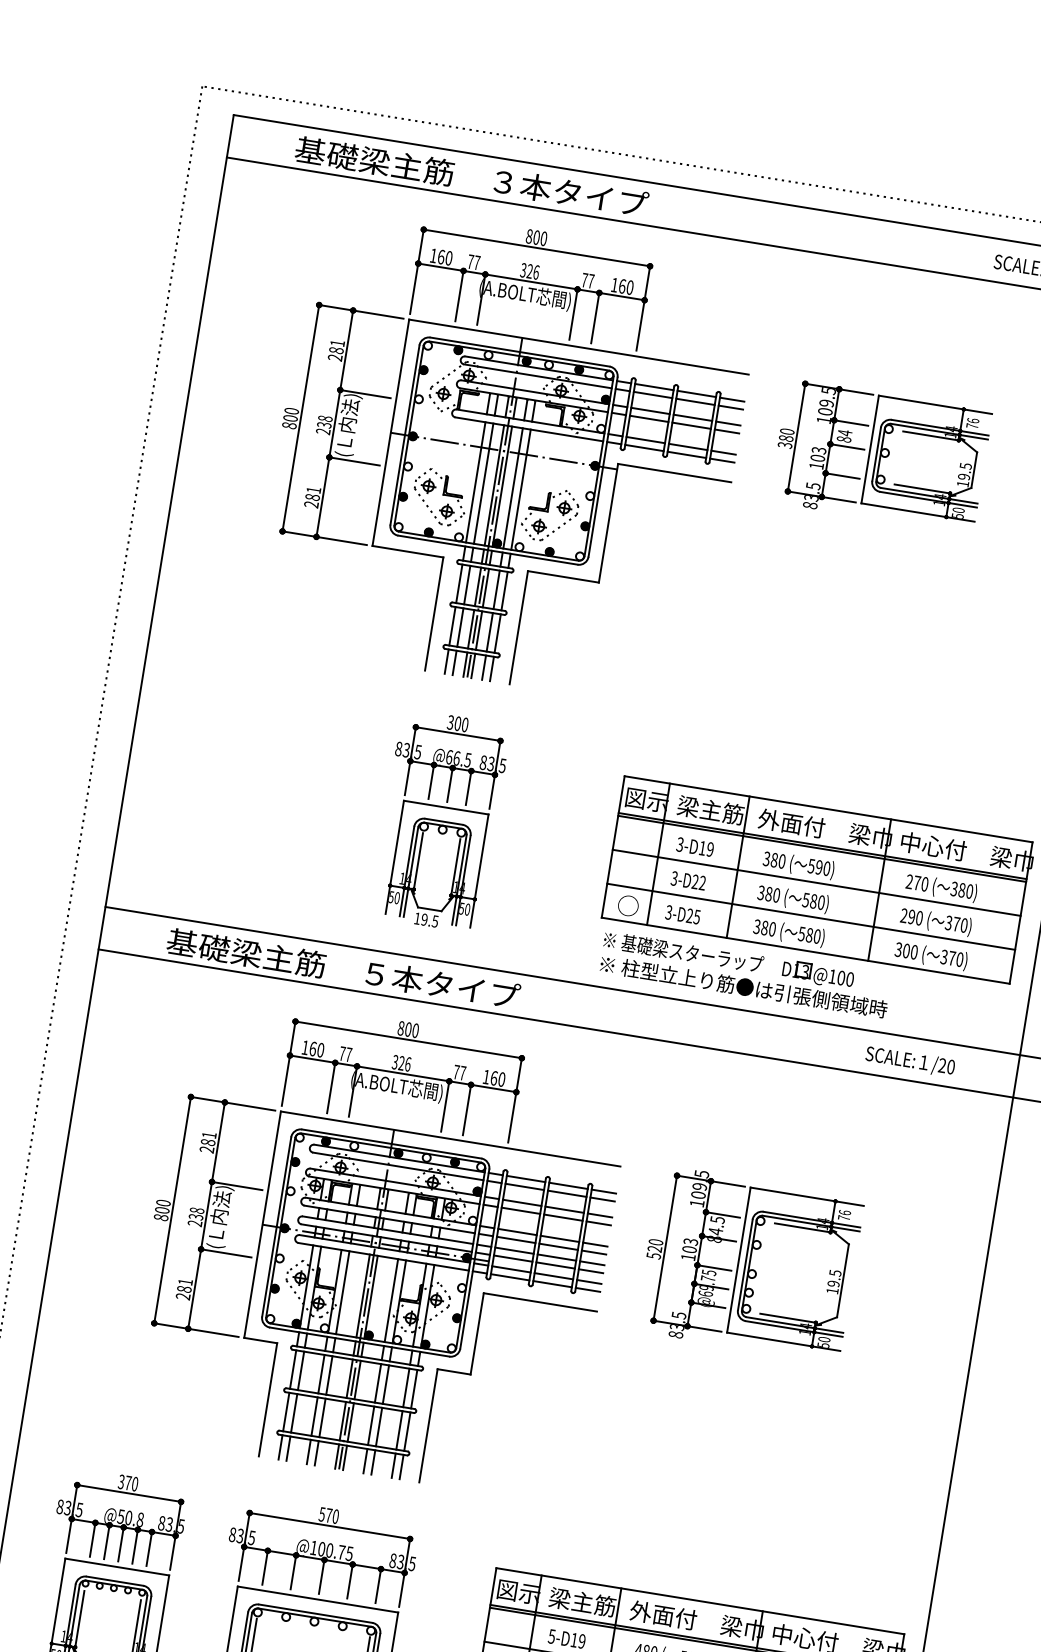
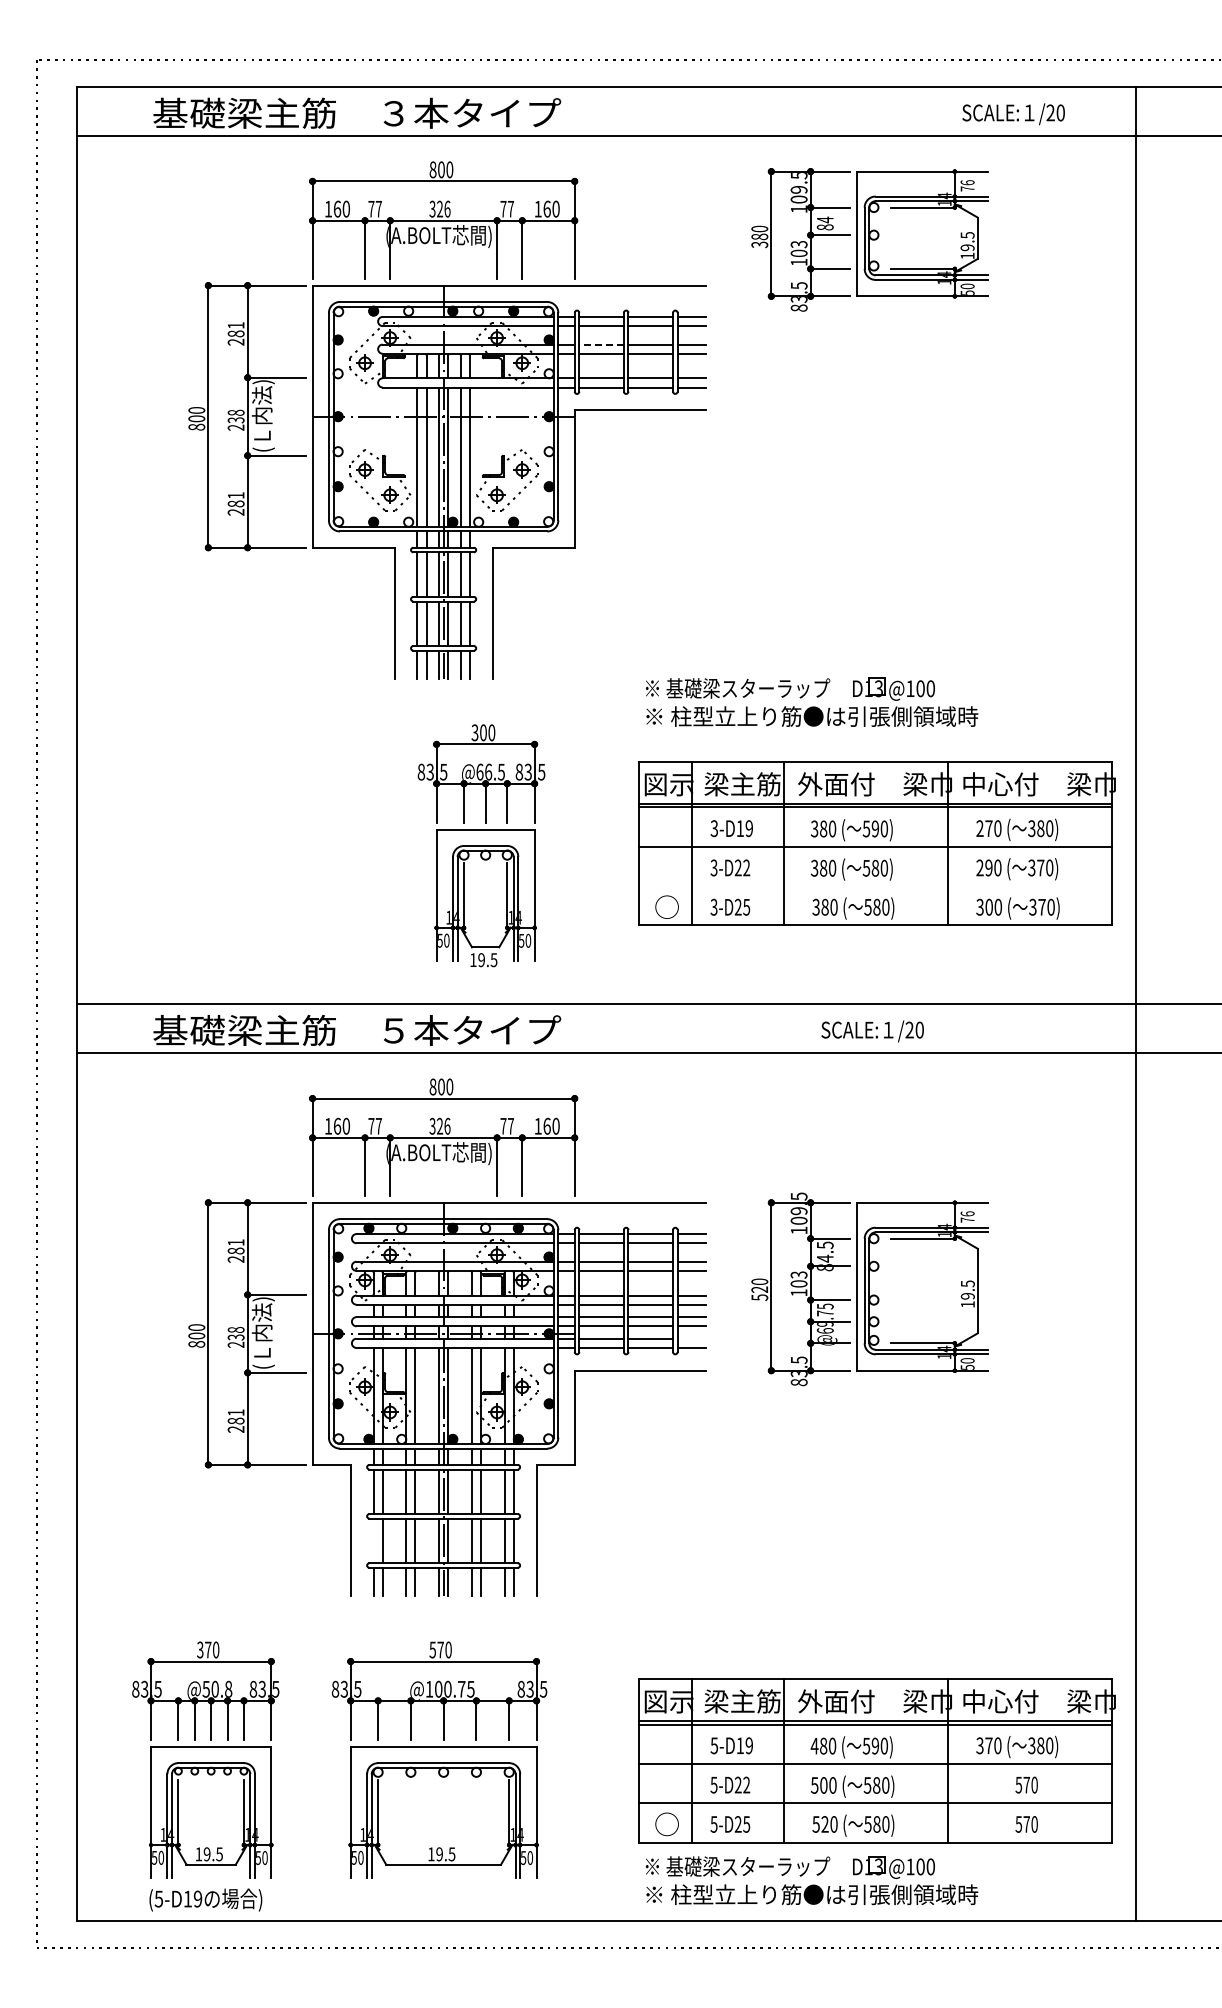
line: (650, 410) -> (601, 344), solid -> dashed
part: (880, 456) -> (869, 239), moved
part: (440, 820) -> (481, 845), moved
line: (811, 917) -> (875, 886), removed
part: (746, 973) -> (812, 701), moved
text: (910, 1061) -> (872, 1031), moved
line: (589, 1281) -> (691, 1338), removed
line: (286, 1411) -> (373, 1540), removed

